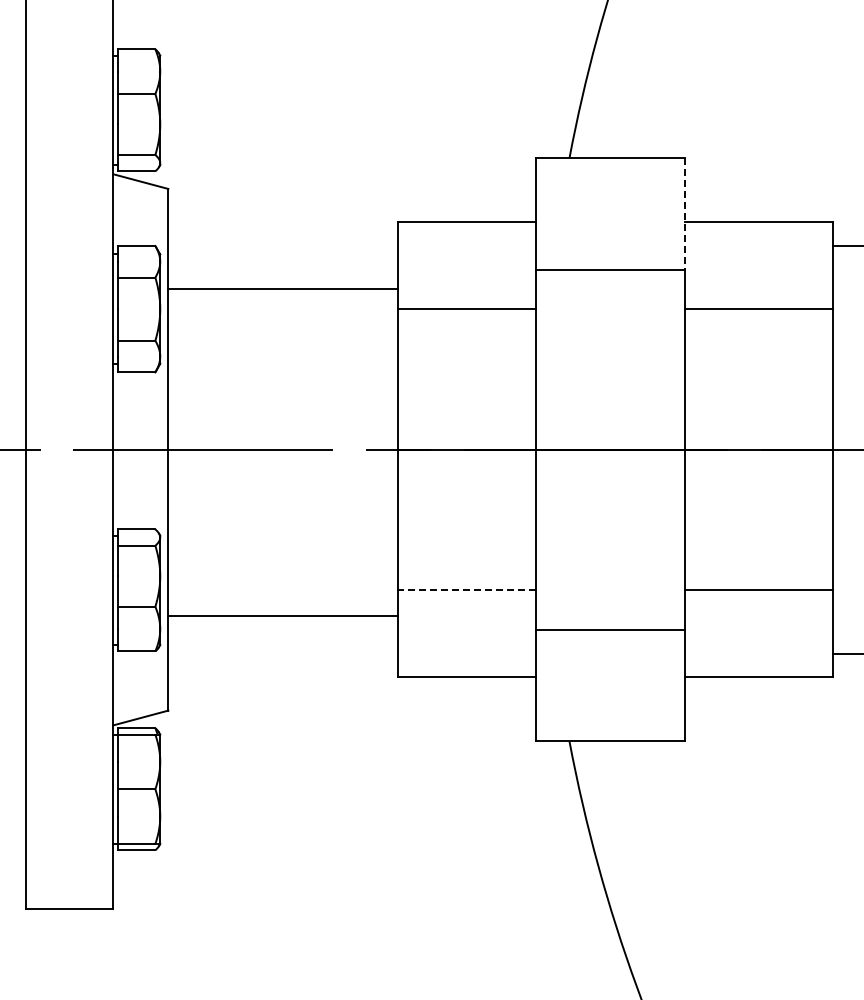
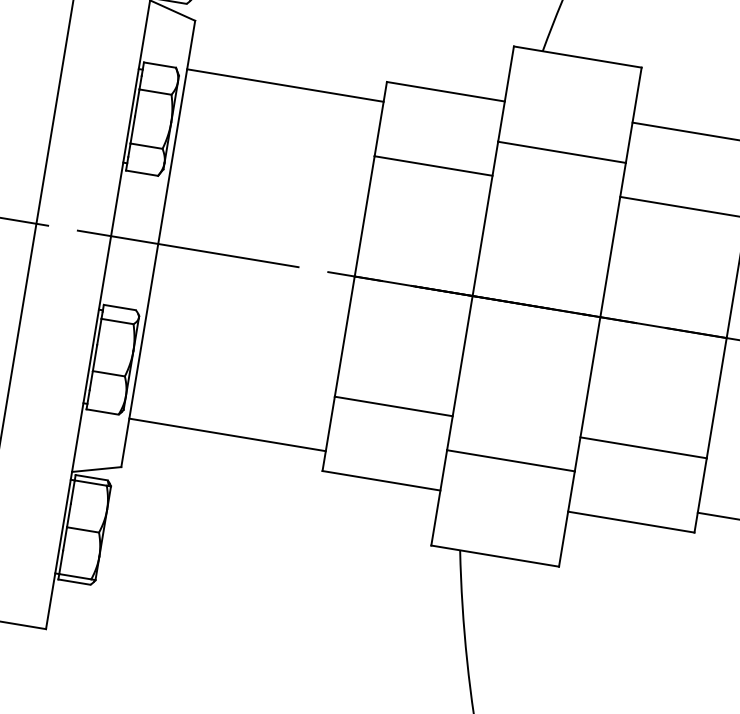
line: (685, 213) -> (634, 115), dashed -> solid
line: (283, 288) -> (285, 85), moved
line: (466, 590) -> (393, 406), dashed -> solid
line: (283, 615) -> (227, 434), moved

